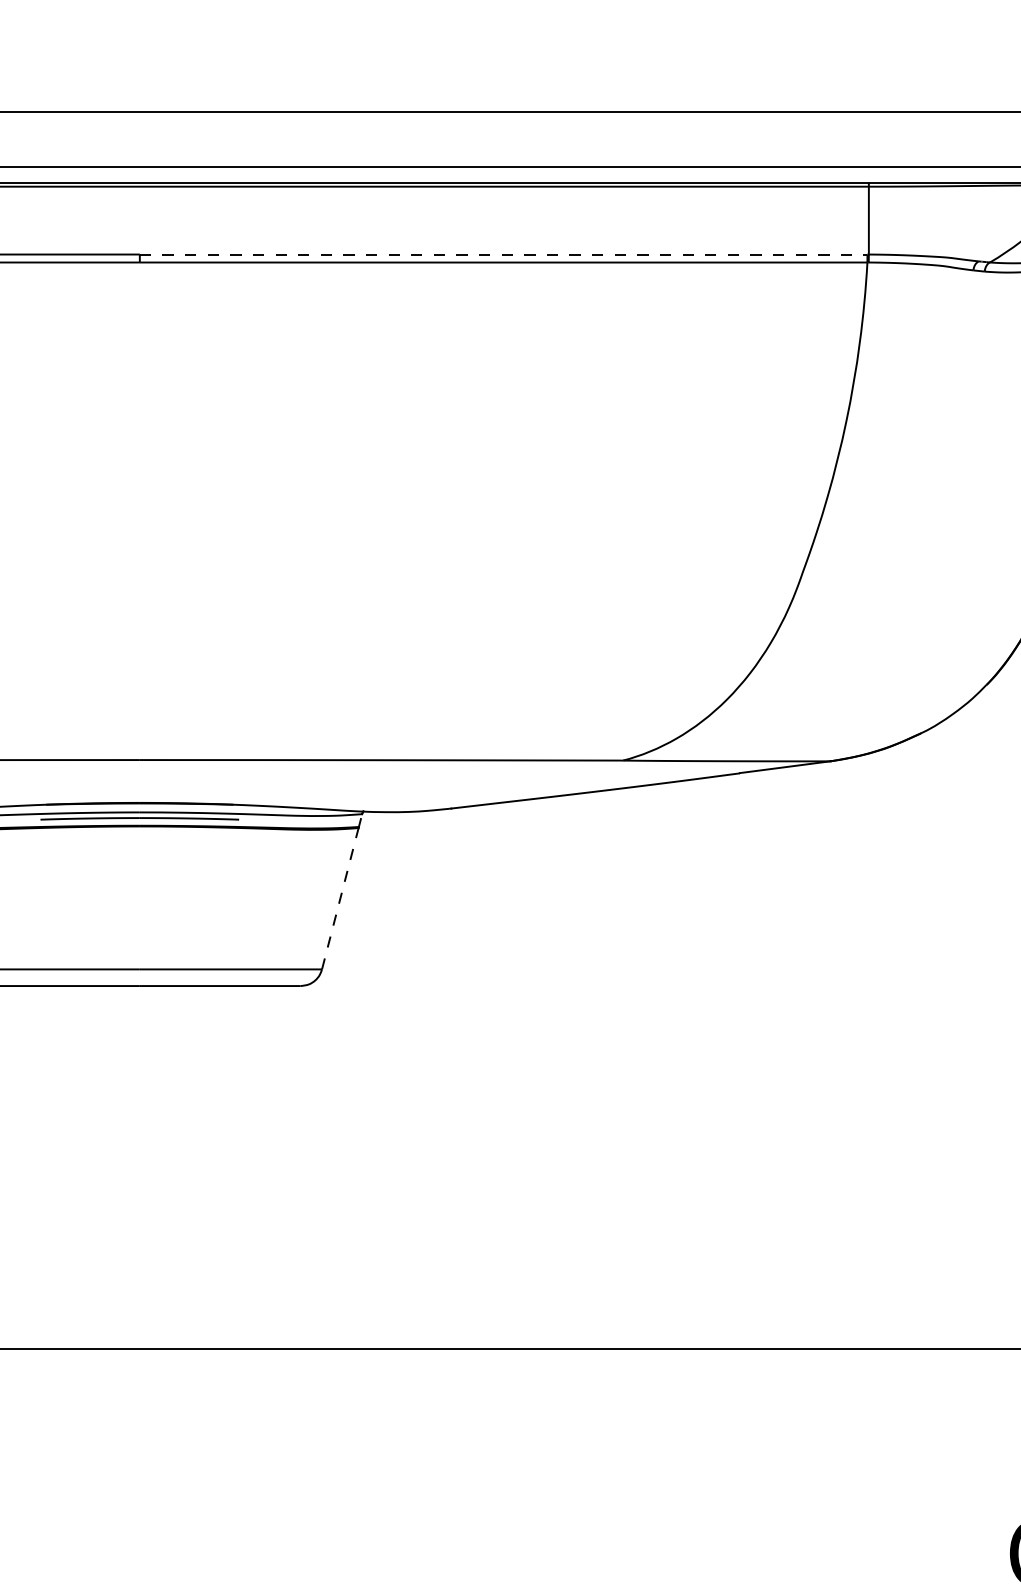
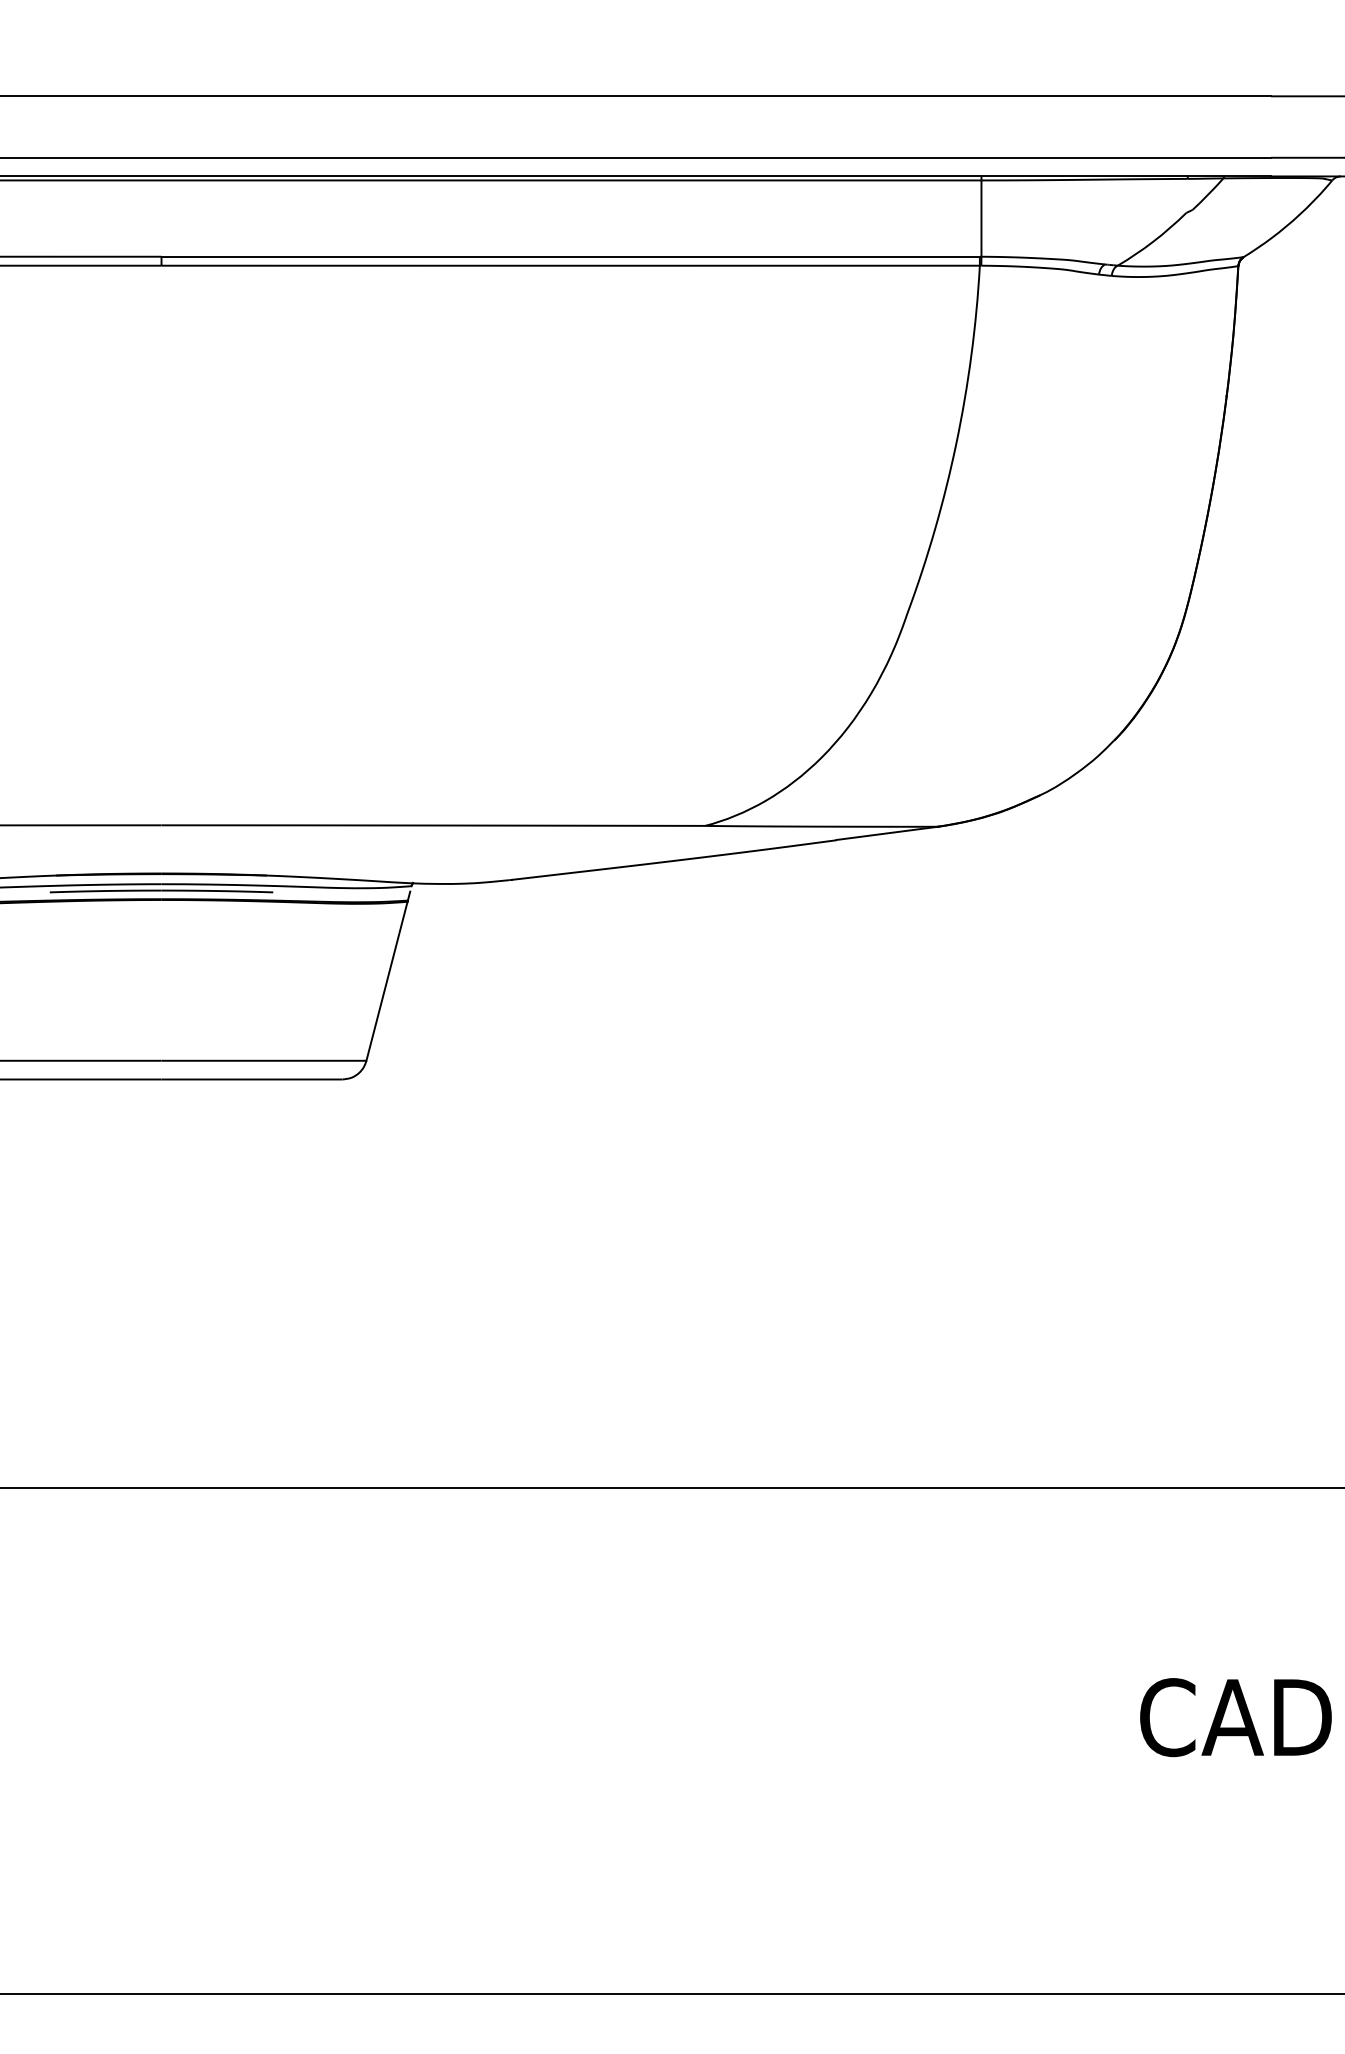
line: (504, 254) -> (571, 256), dashed -> solid
line: (340, 898) -> (387, 980), dashed -> solid

